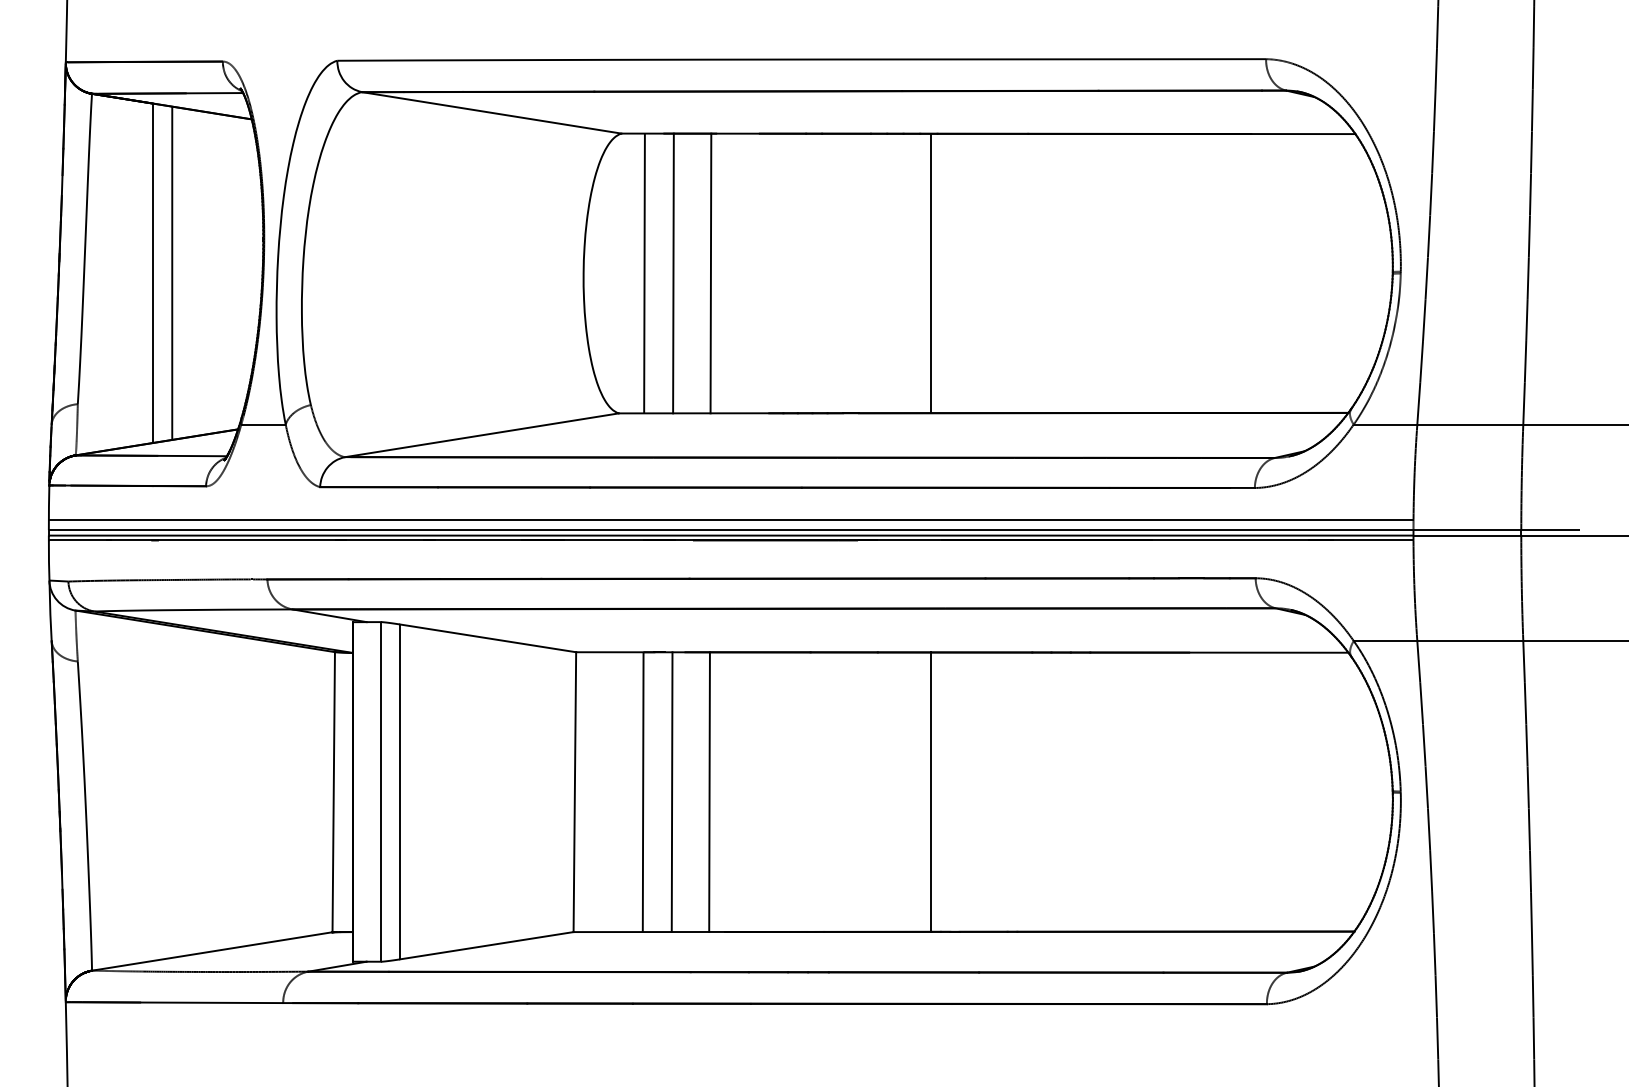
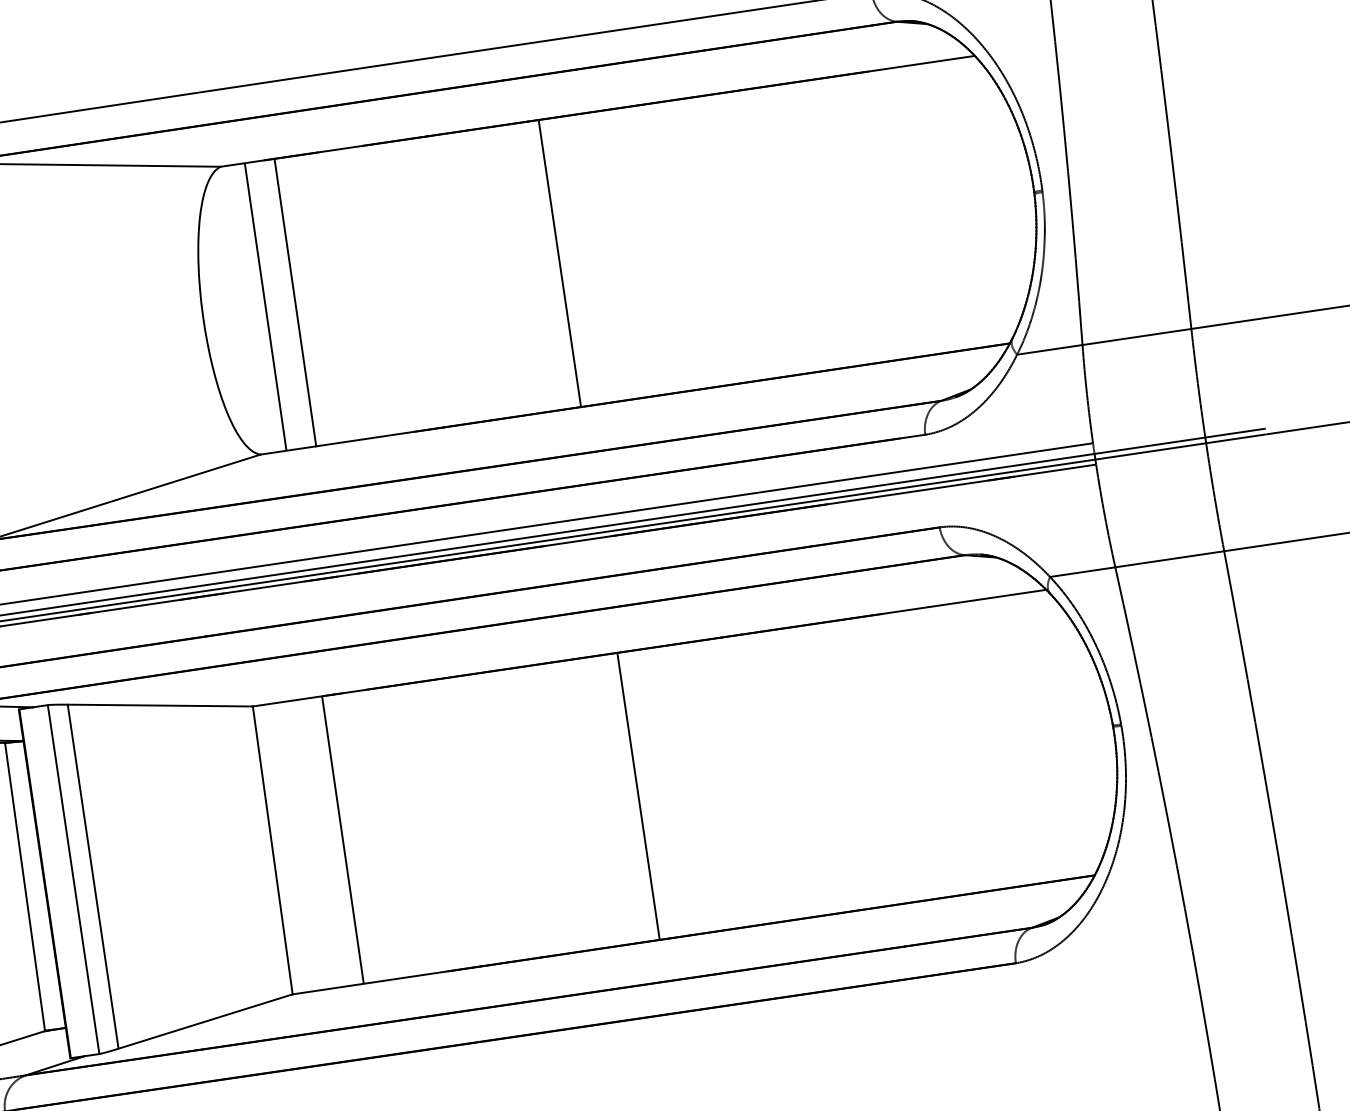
line: (710, 273) -> (333, 296), removed
line: (671, 792) -> (372, 836), removed
line: (709, 792) -> (411, 830), removed

